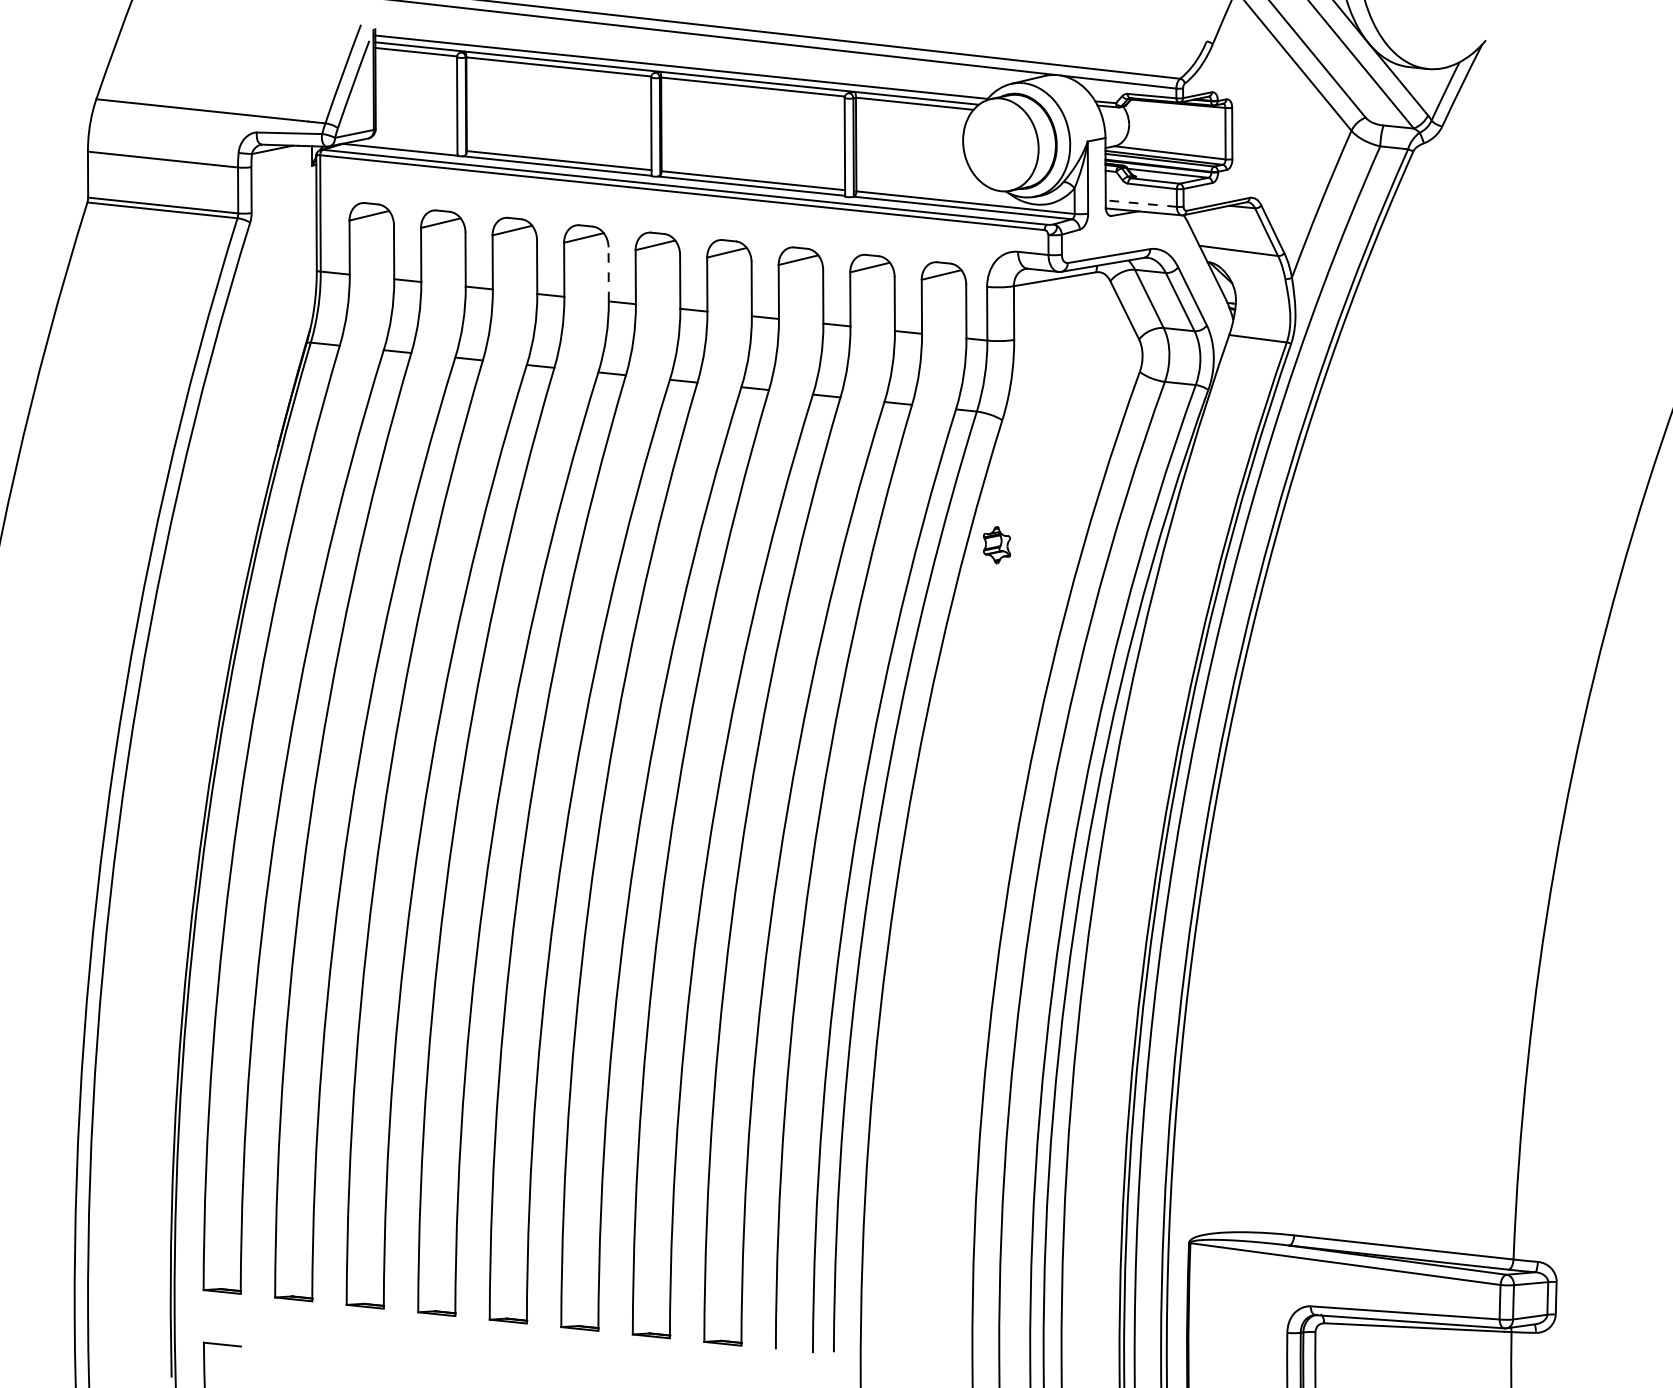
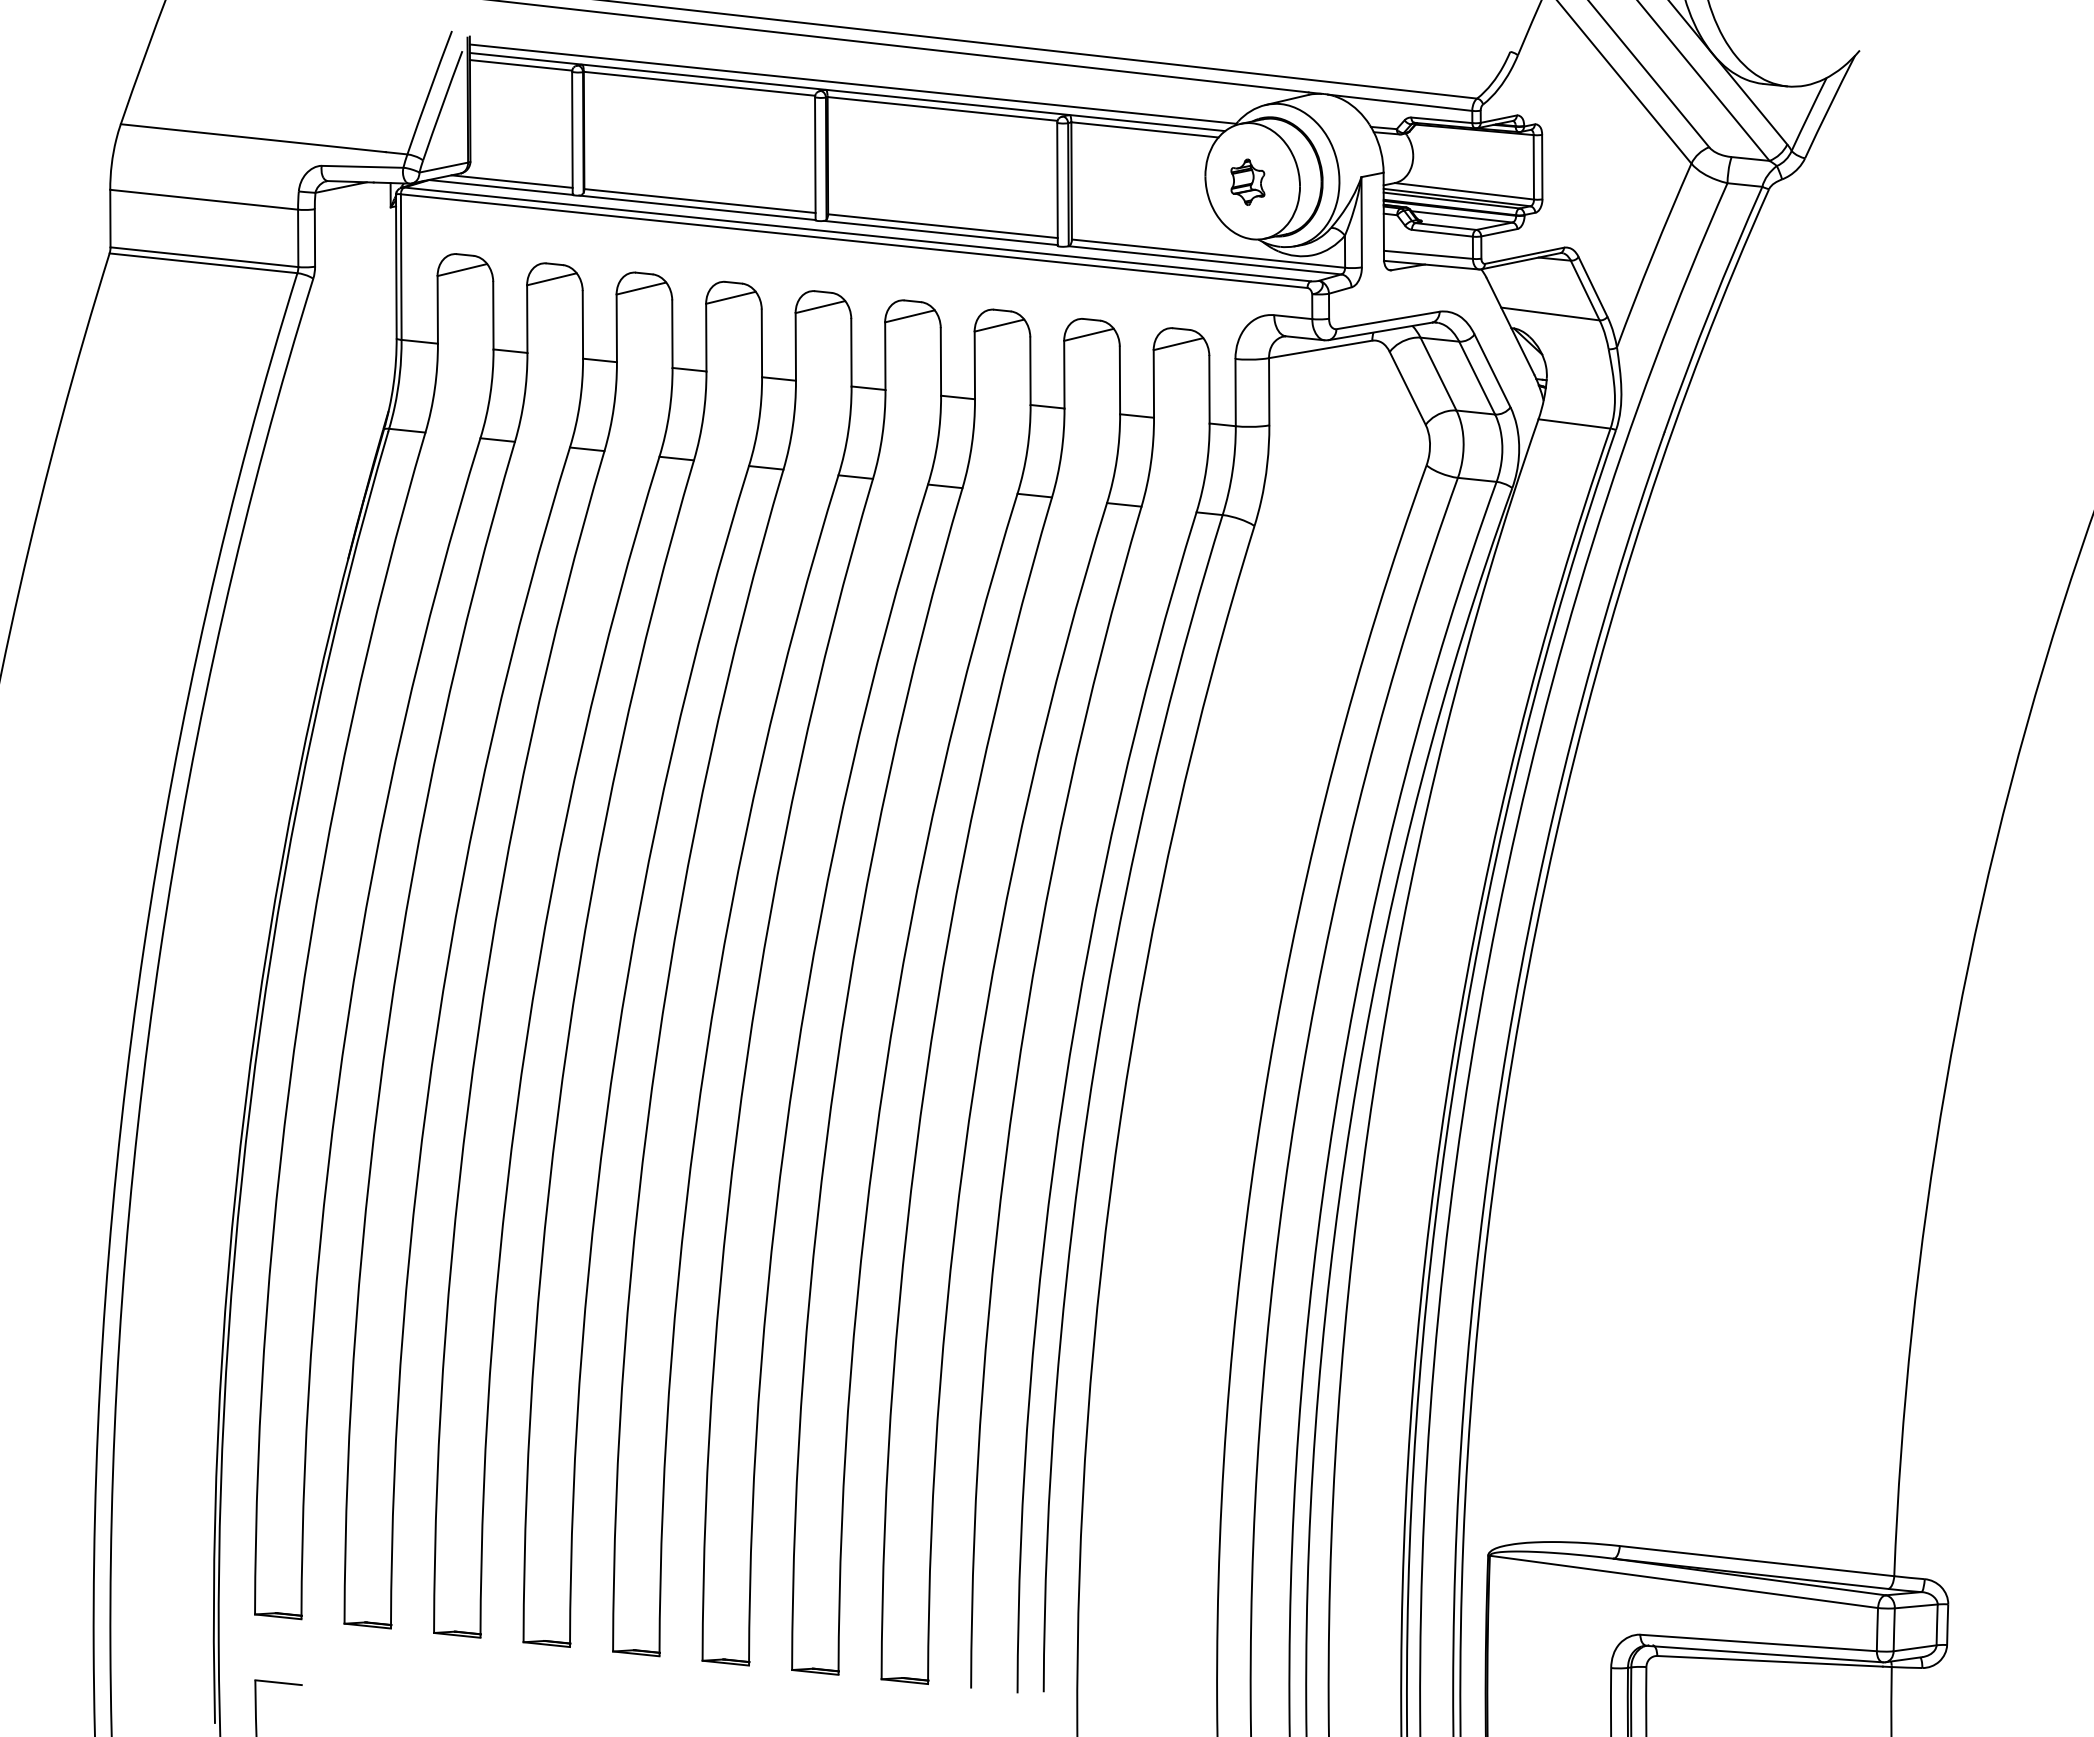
line: (408, 145) -> (511, 181), added
line: (1141, 203) -> (1428, 254), dashed -> solid
line: (608, 274) -> (761, 343), dashed -> solid
part: (996, 544) -> (1247, 181), moved

